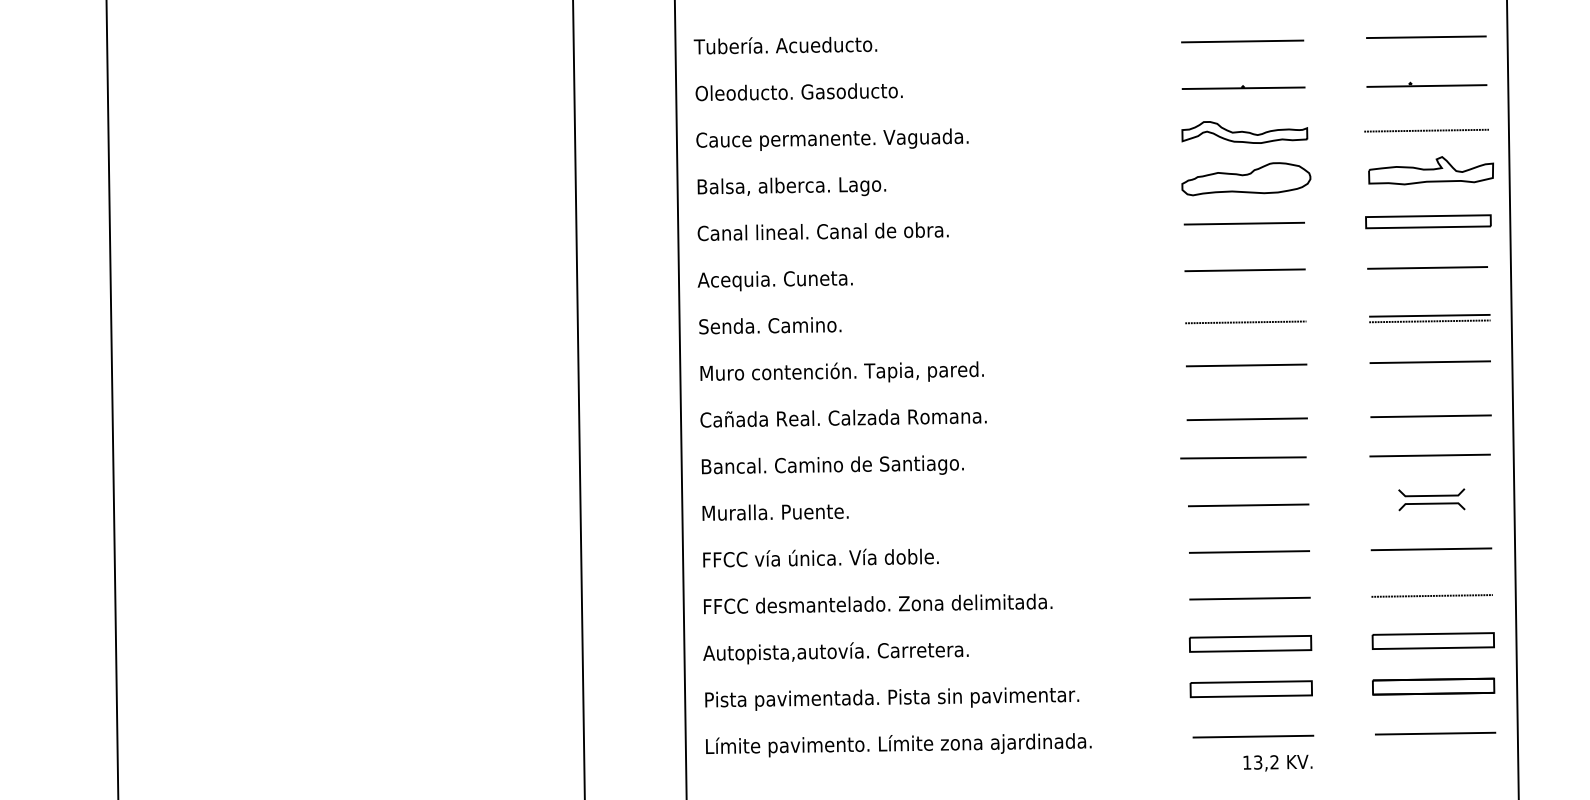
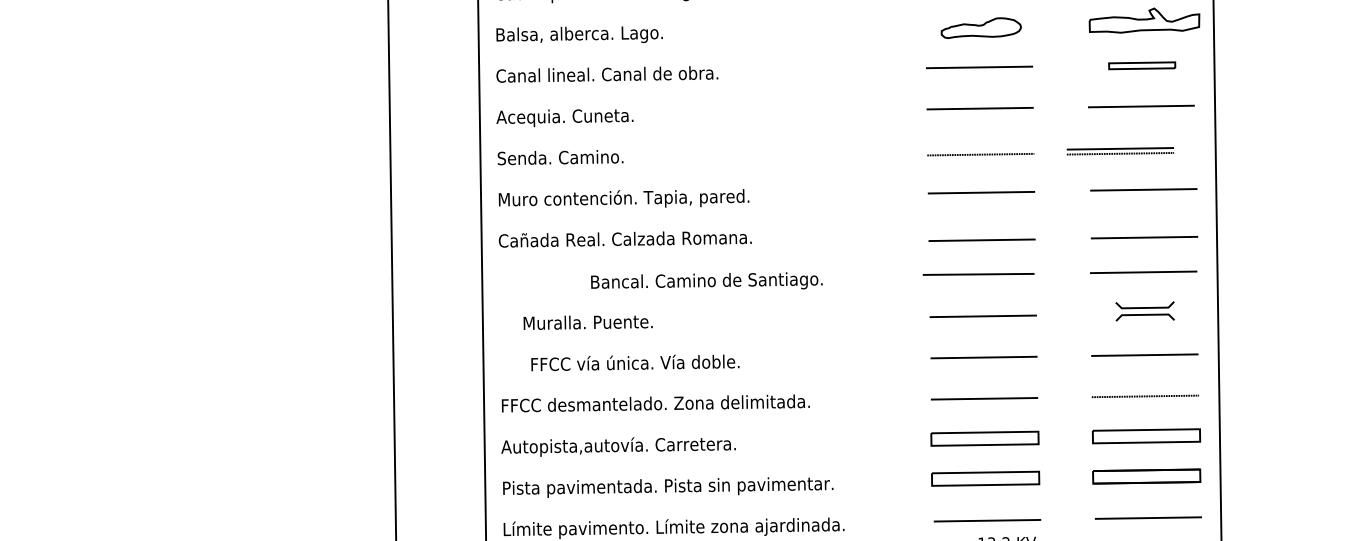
part: (1246, 179) -> (981, 28), size x0.7
part: (1428, 221) -> (1142, 65), size x0.6
part: (1429, 318) -> (1120, 151), moved
text: (832, 464) -> (706, 280), moved
text: (775, 512) -> (588, 322), moved
text: (820, 557) -> (634, 362), moved

